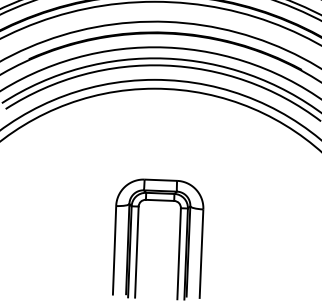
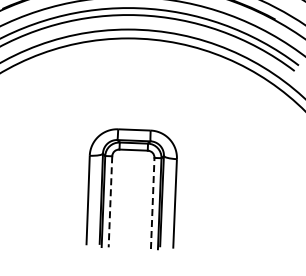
line: (136, 252) -> (110, 202), solid -> dashed
line: (179, 253) -> (153, 203), solid -> dashed

